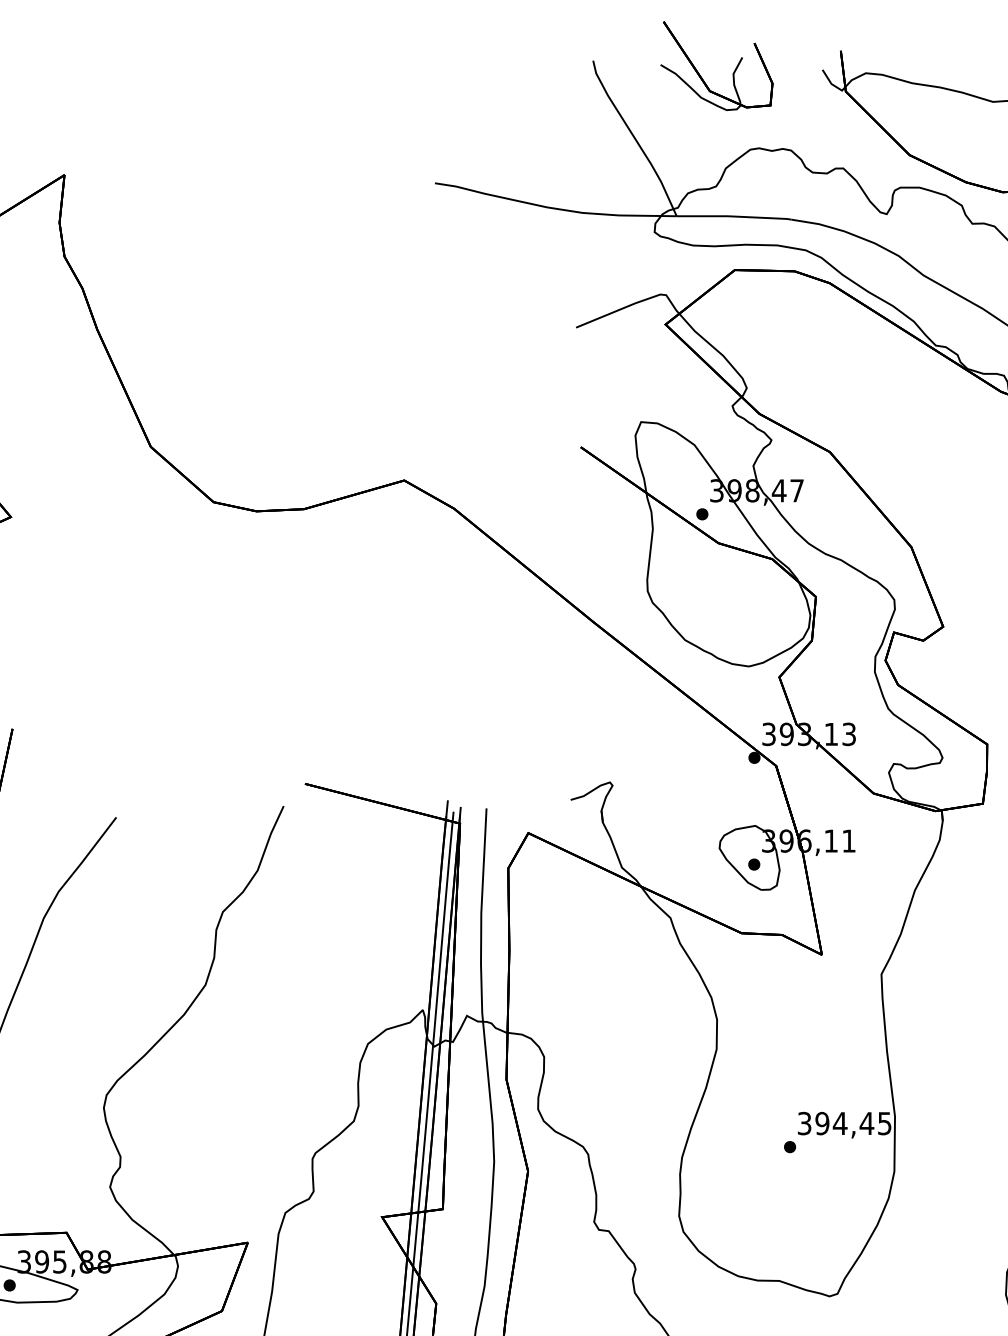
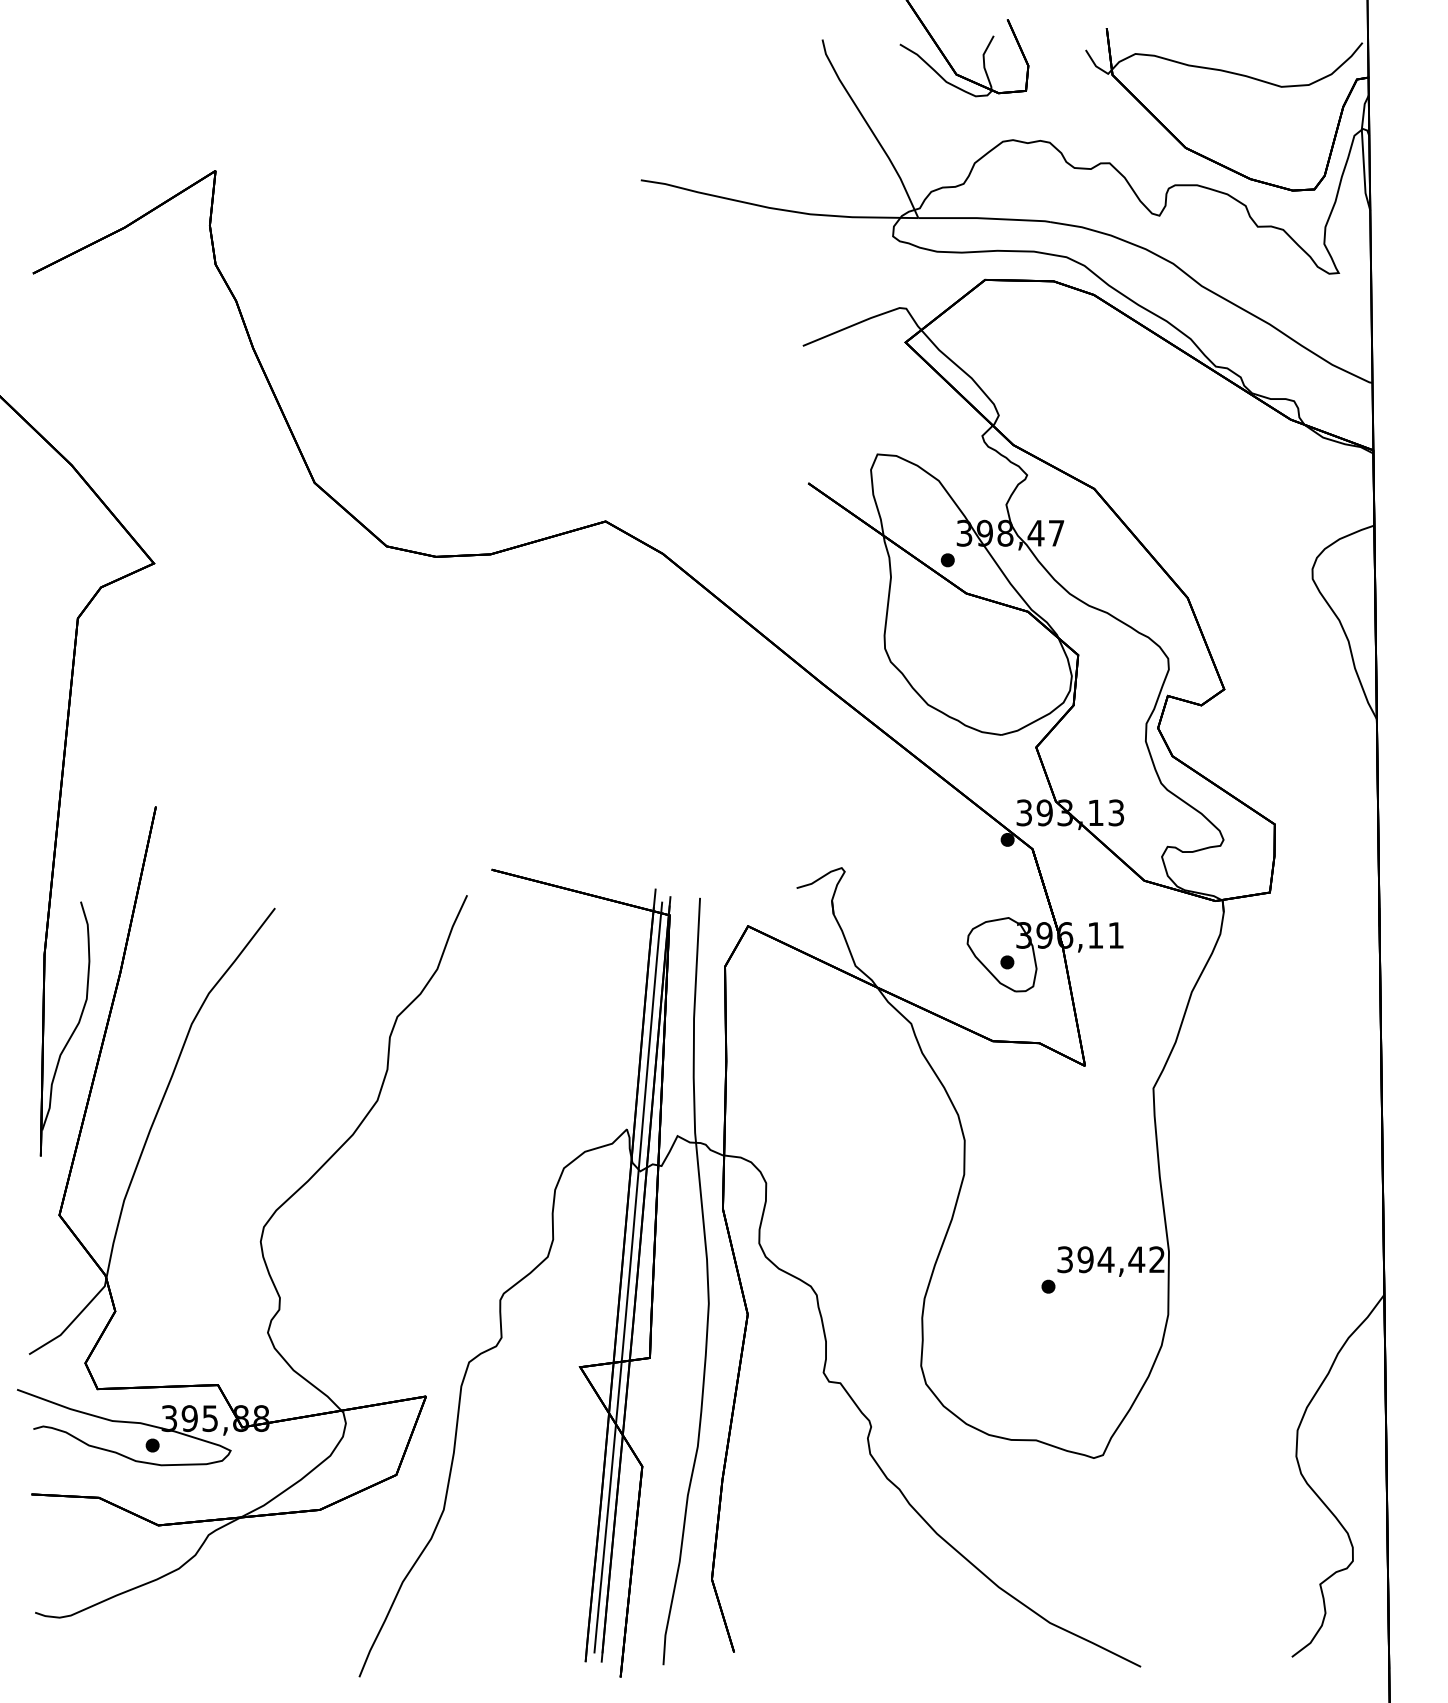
text: (884, 1123) -> (1156, 1259), 394,45 -> 394,42

